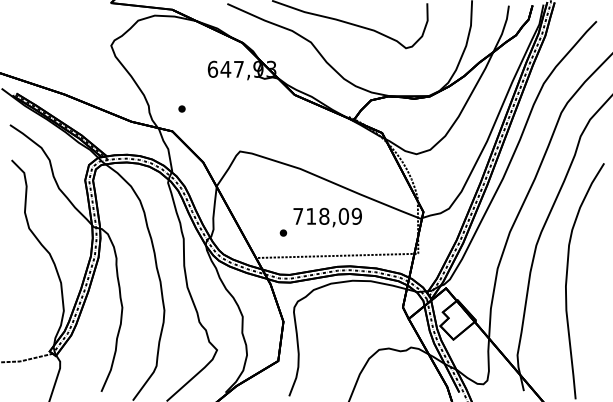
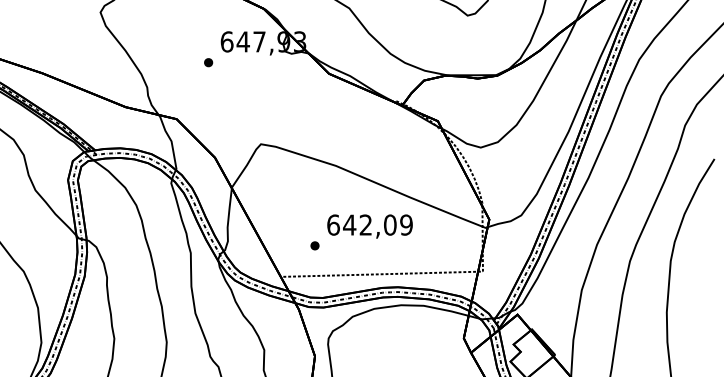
part: (181, 108) -> (207, 62), moved
text: (311, 215) -> (349, 223), 718,09 -> 642,09

